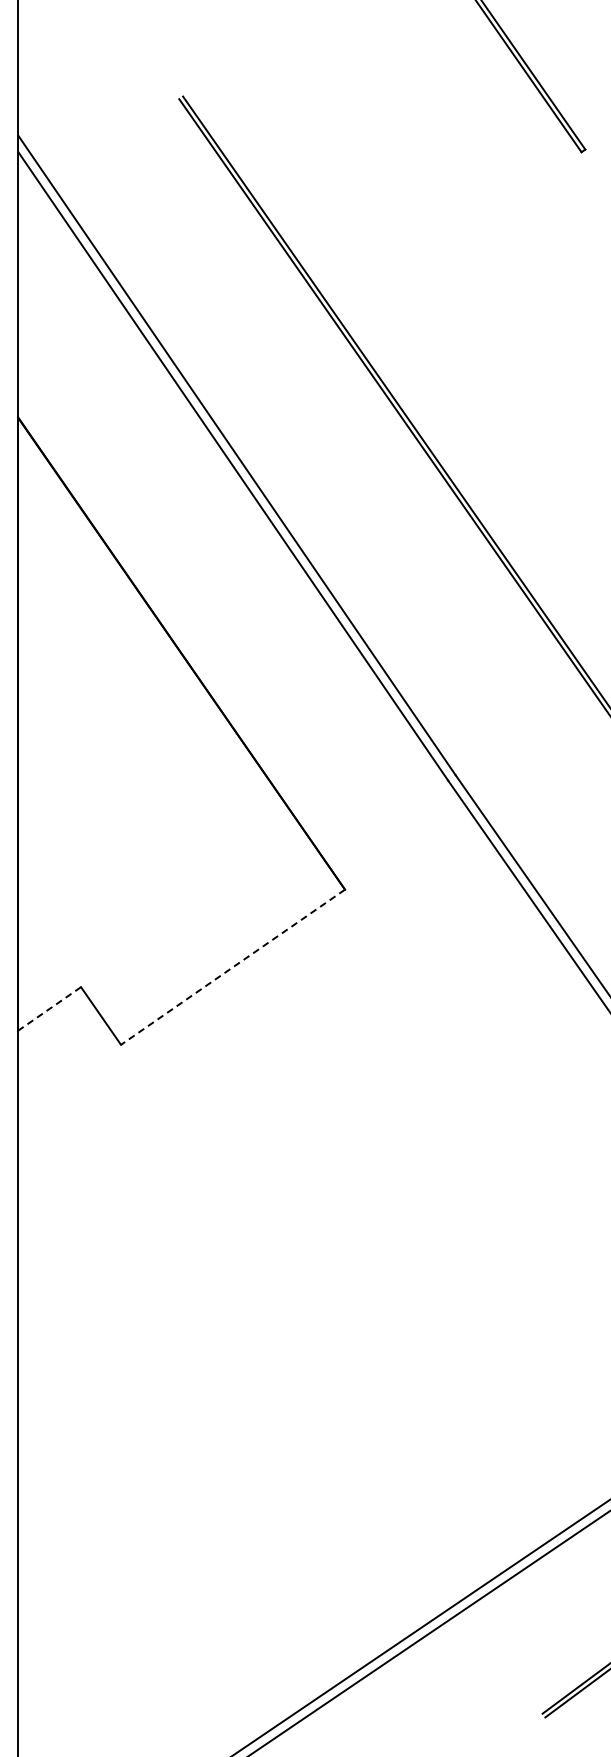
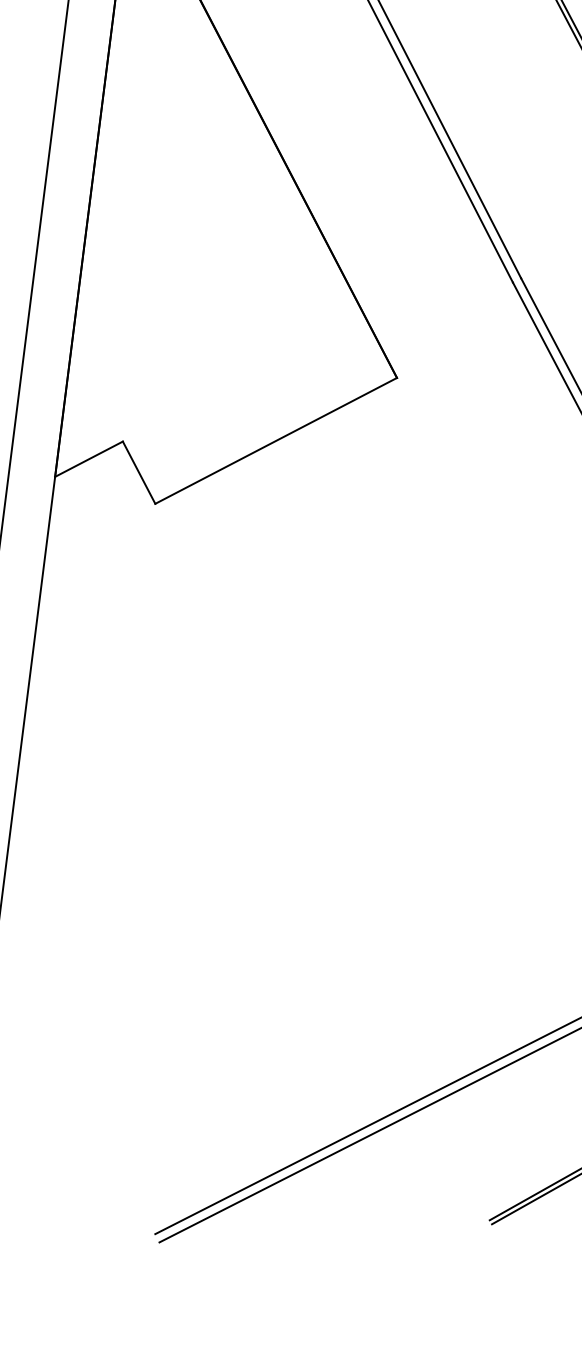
line: (232, 967) -> (275, 441), dashed -> solid
line: (49, 1009) -> (88, 459), dashed -> solid

